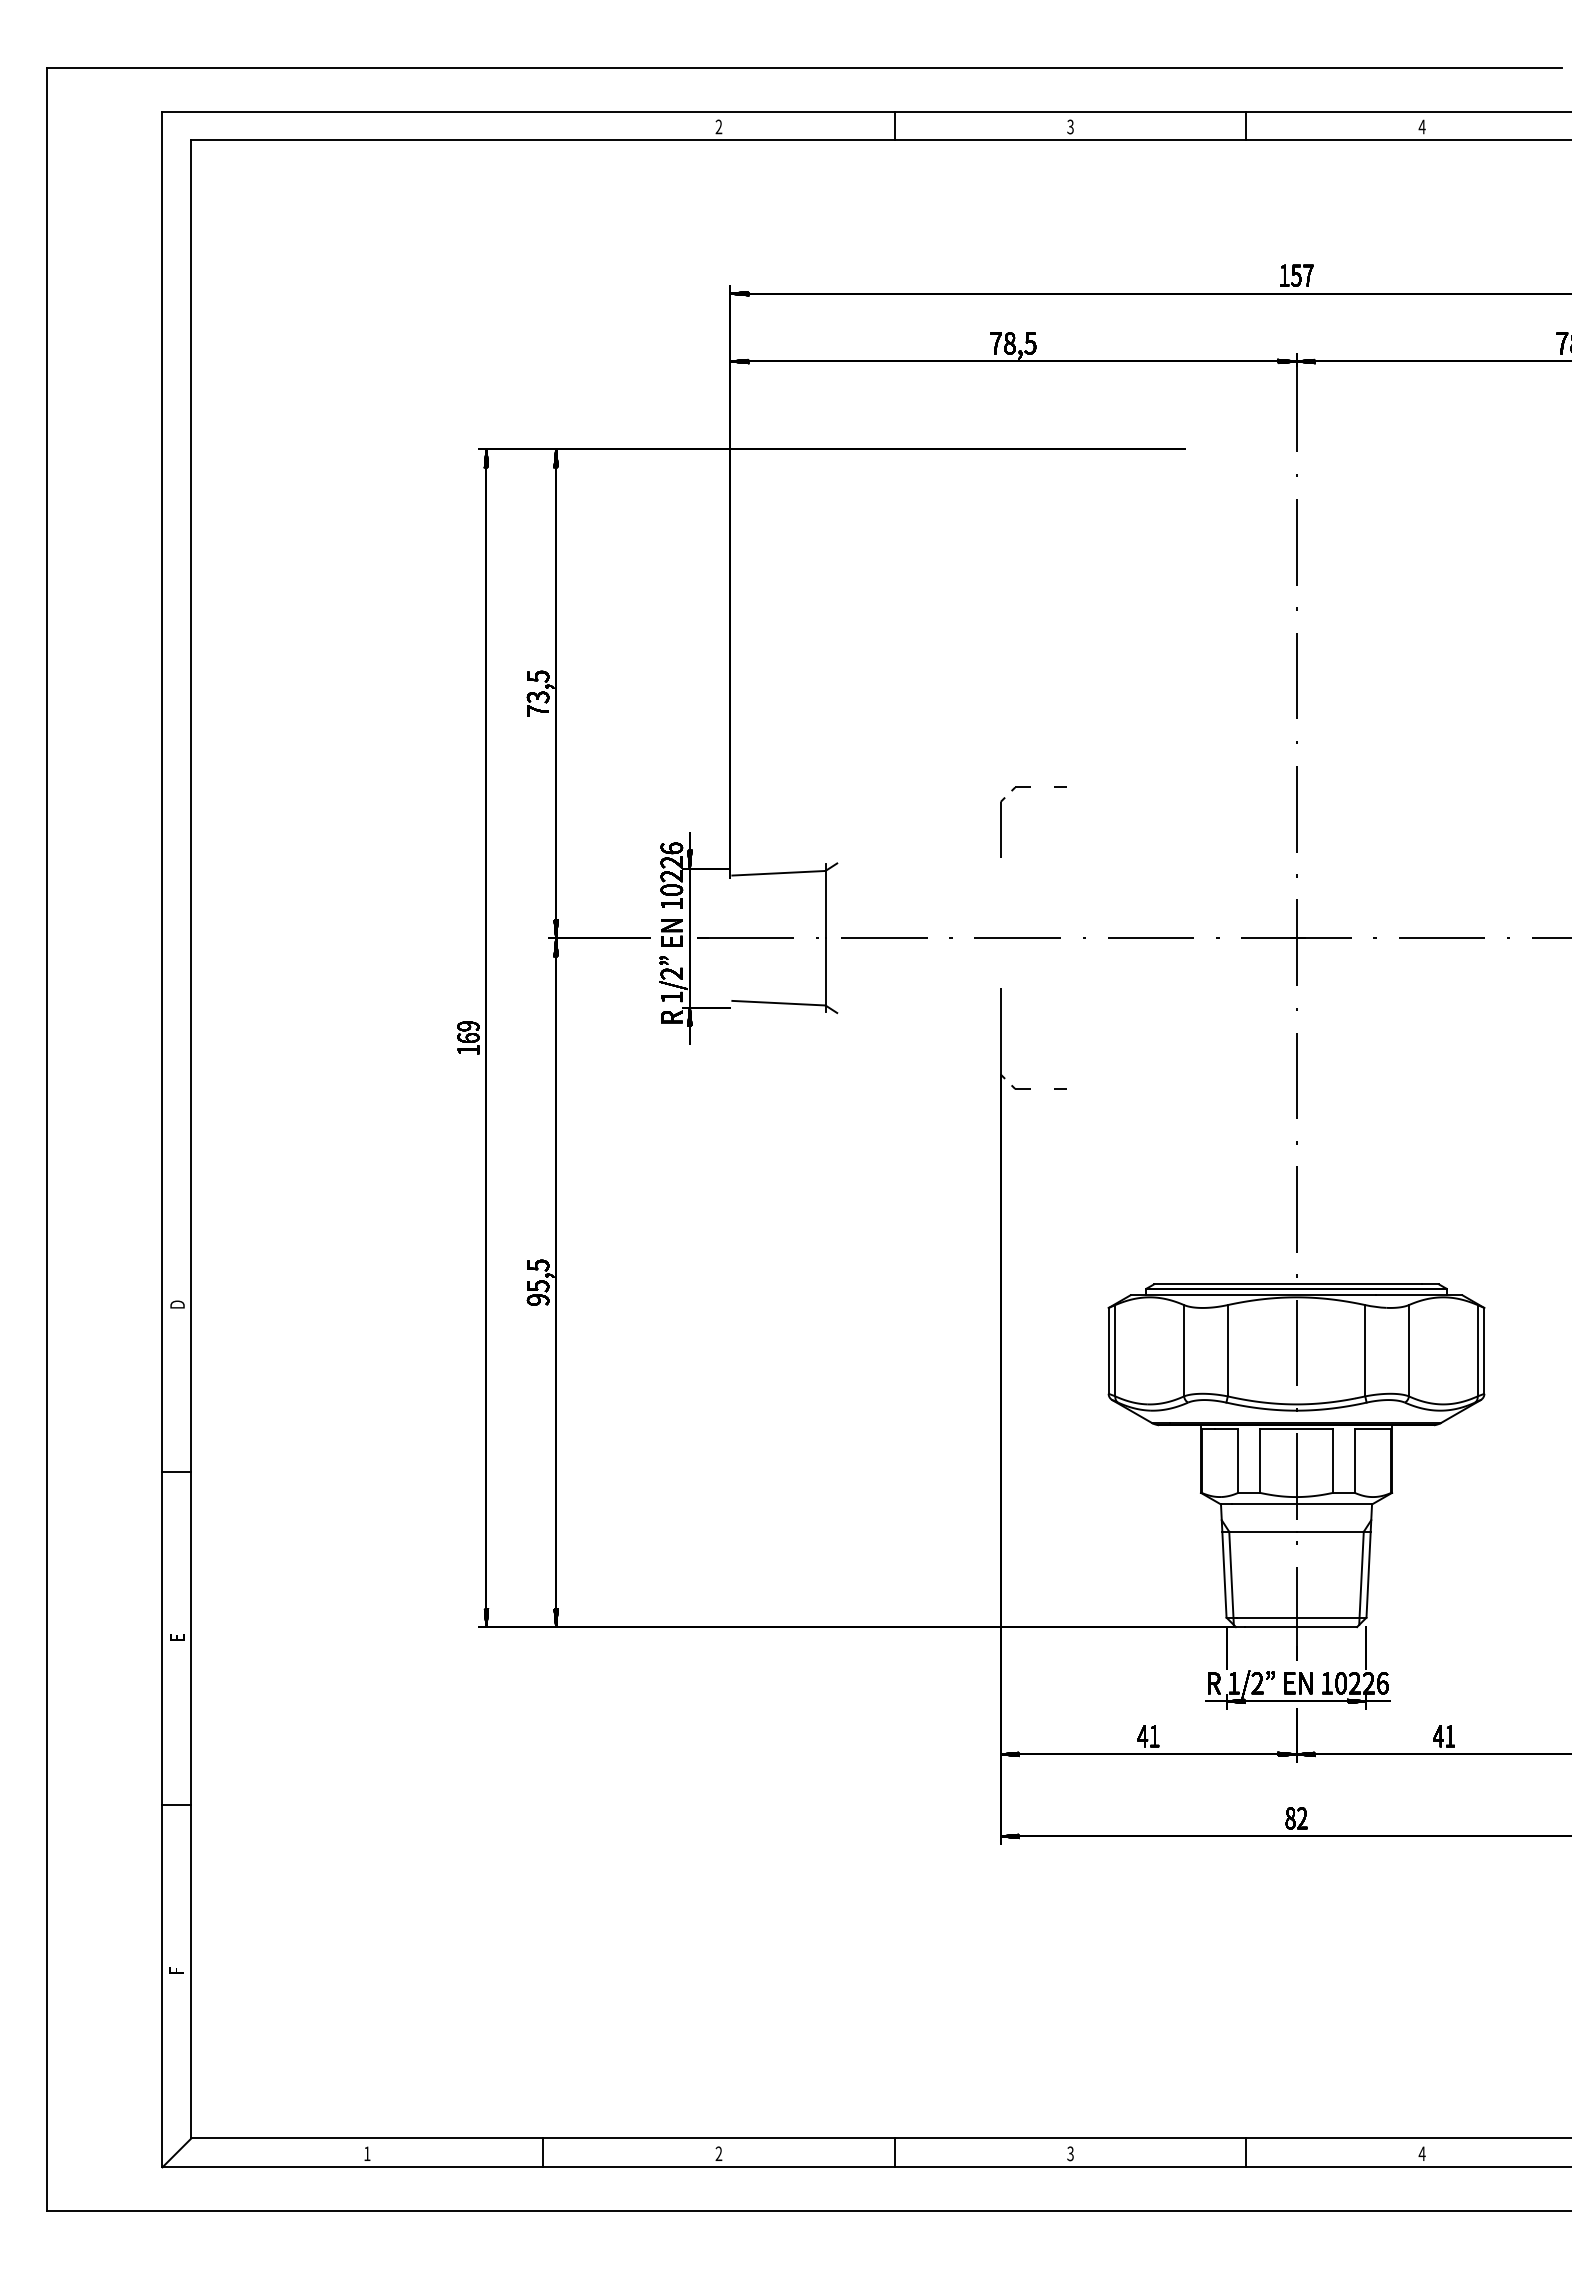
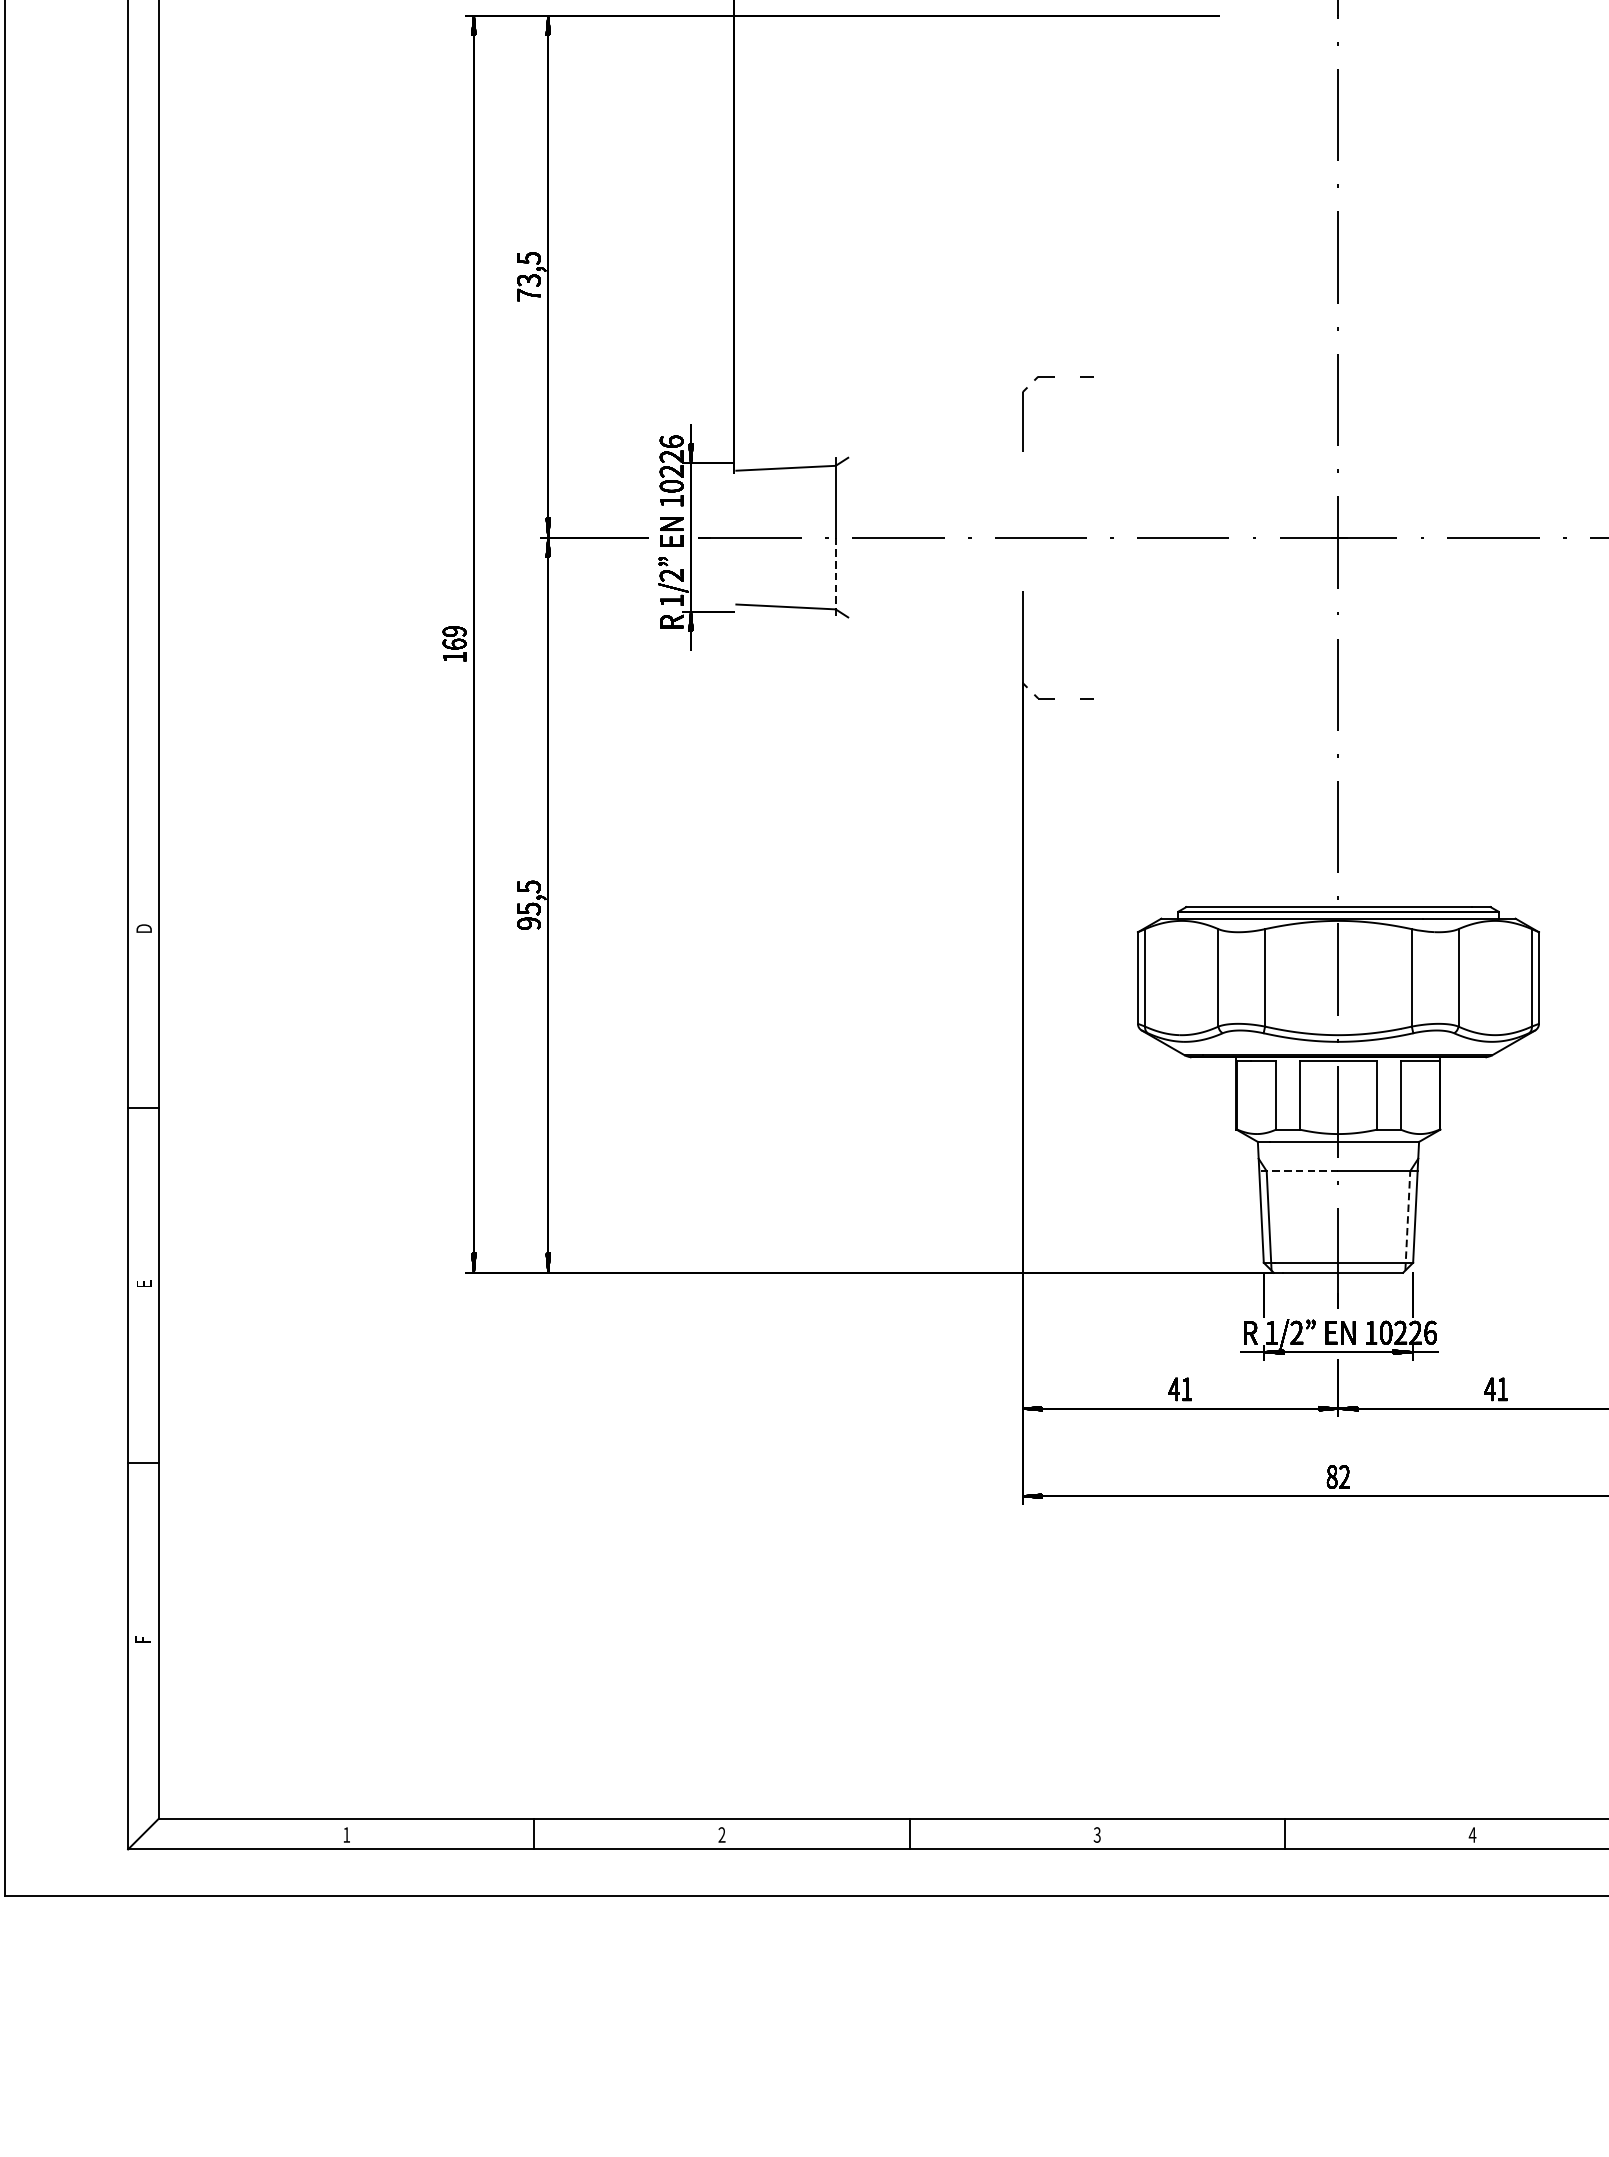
line: (825, 975) -> (835, 577), solid -> dashed
line: (1258, 1531) -> (1297, 1170), solid -> dashed
line: (1361, 1578) -> (1407, 1220), solid -> dashed

